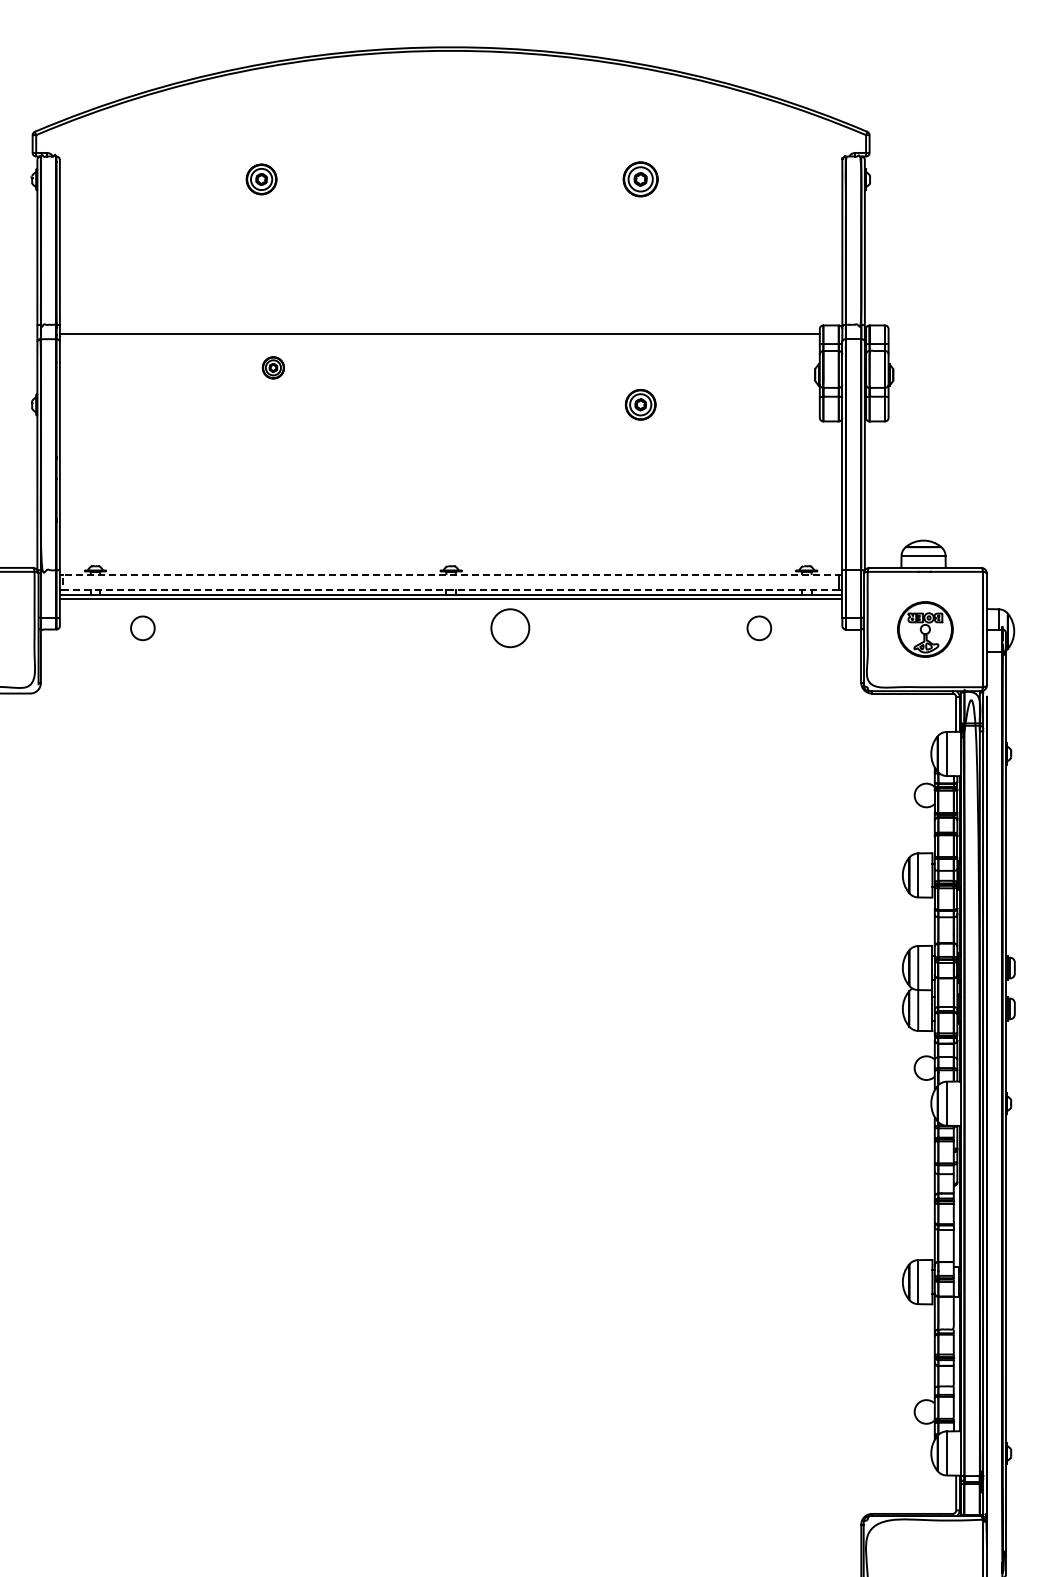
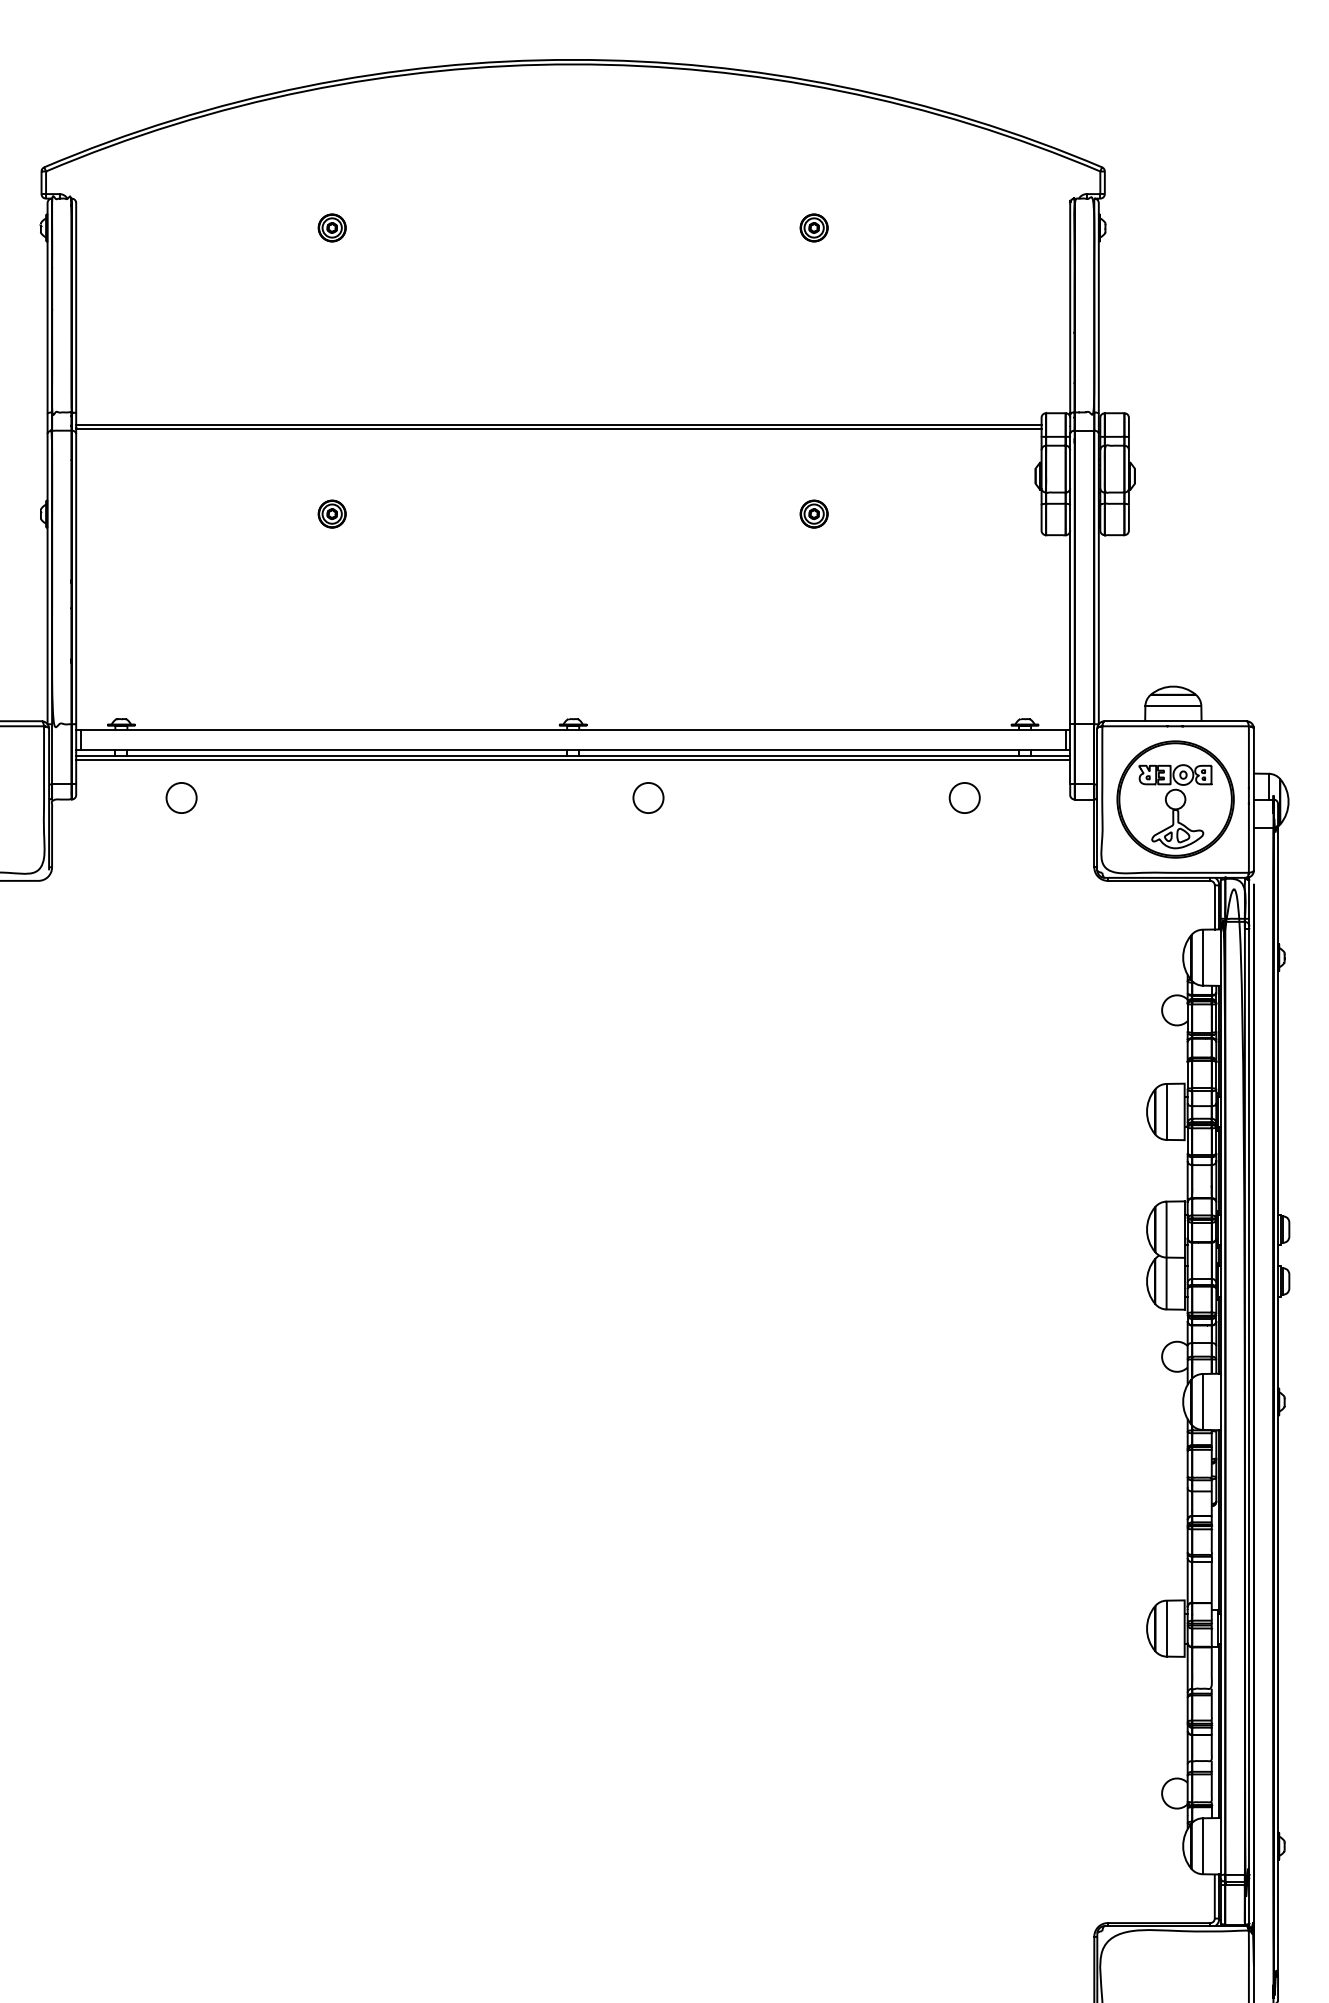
part: (260, 179) -> (331, 227), size x0.71
part: (640, 179) -> (813, 227), size x0.62
line: (439, 337) -> (558, 428), added
part: (272, 367) -> (331, 513), moved
part: (640, 404) -> (813, 513), size x0.71
line: (63, 582) -> (80, 739), dashed -> solid
circle: (510, 628) -> (648, 798), size x0.62
part: (925, 629) -> (1175, 799), size x1.67

